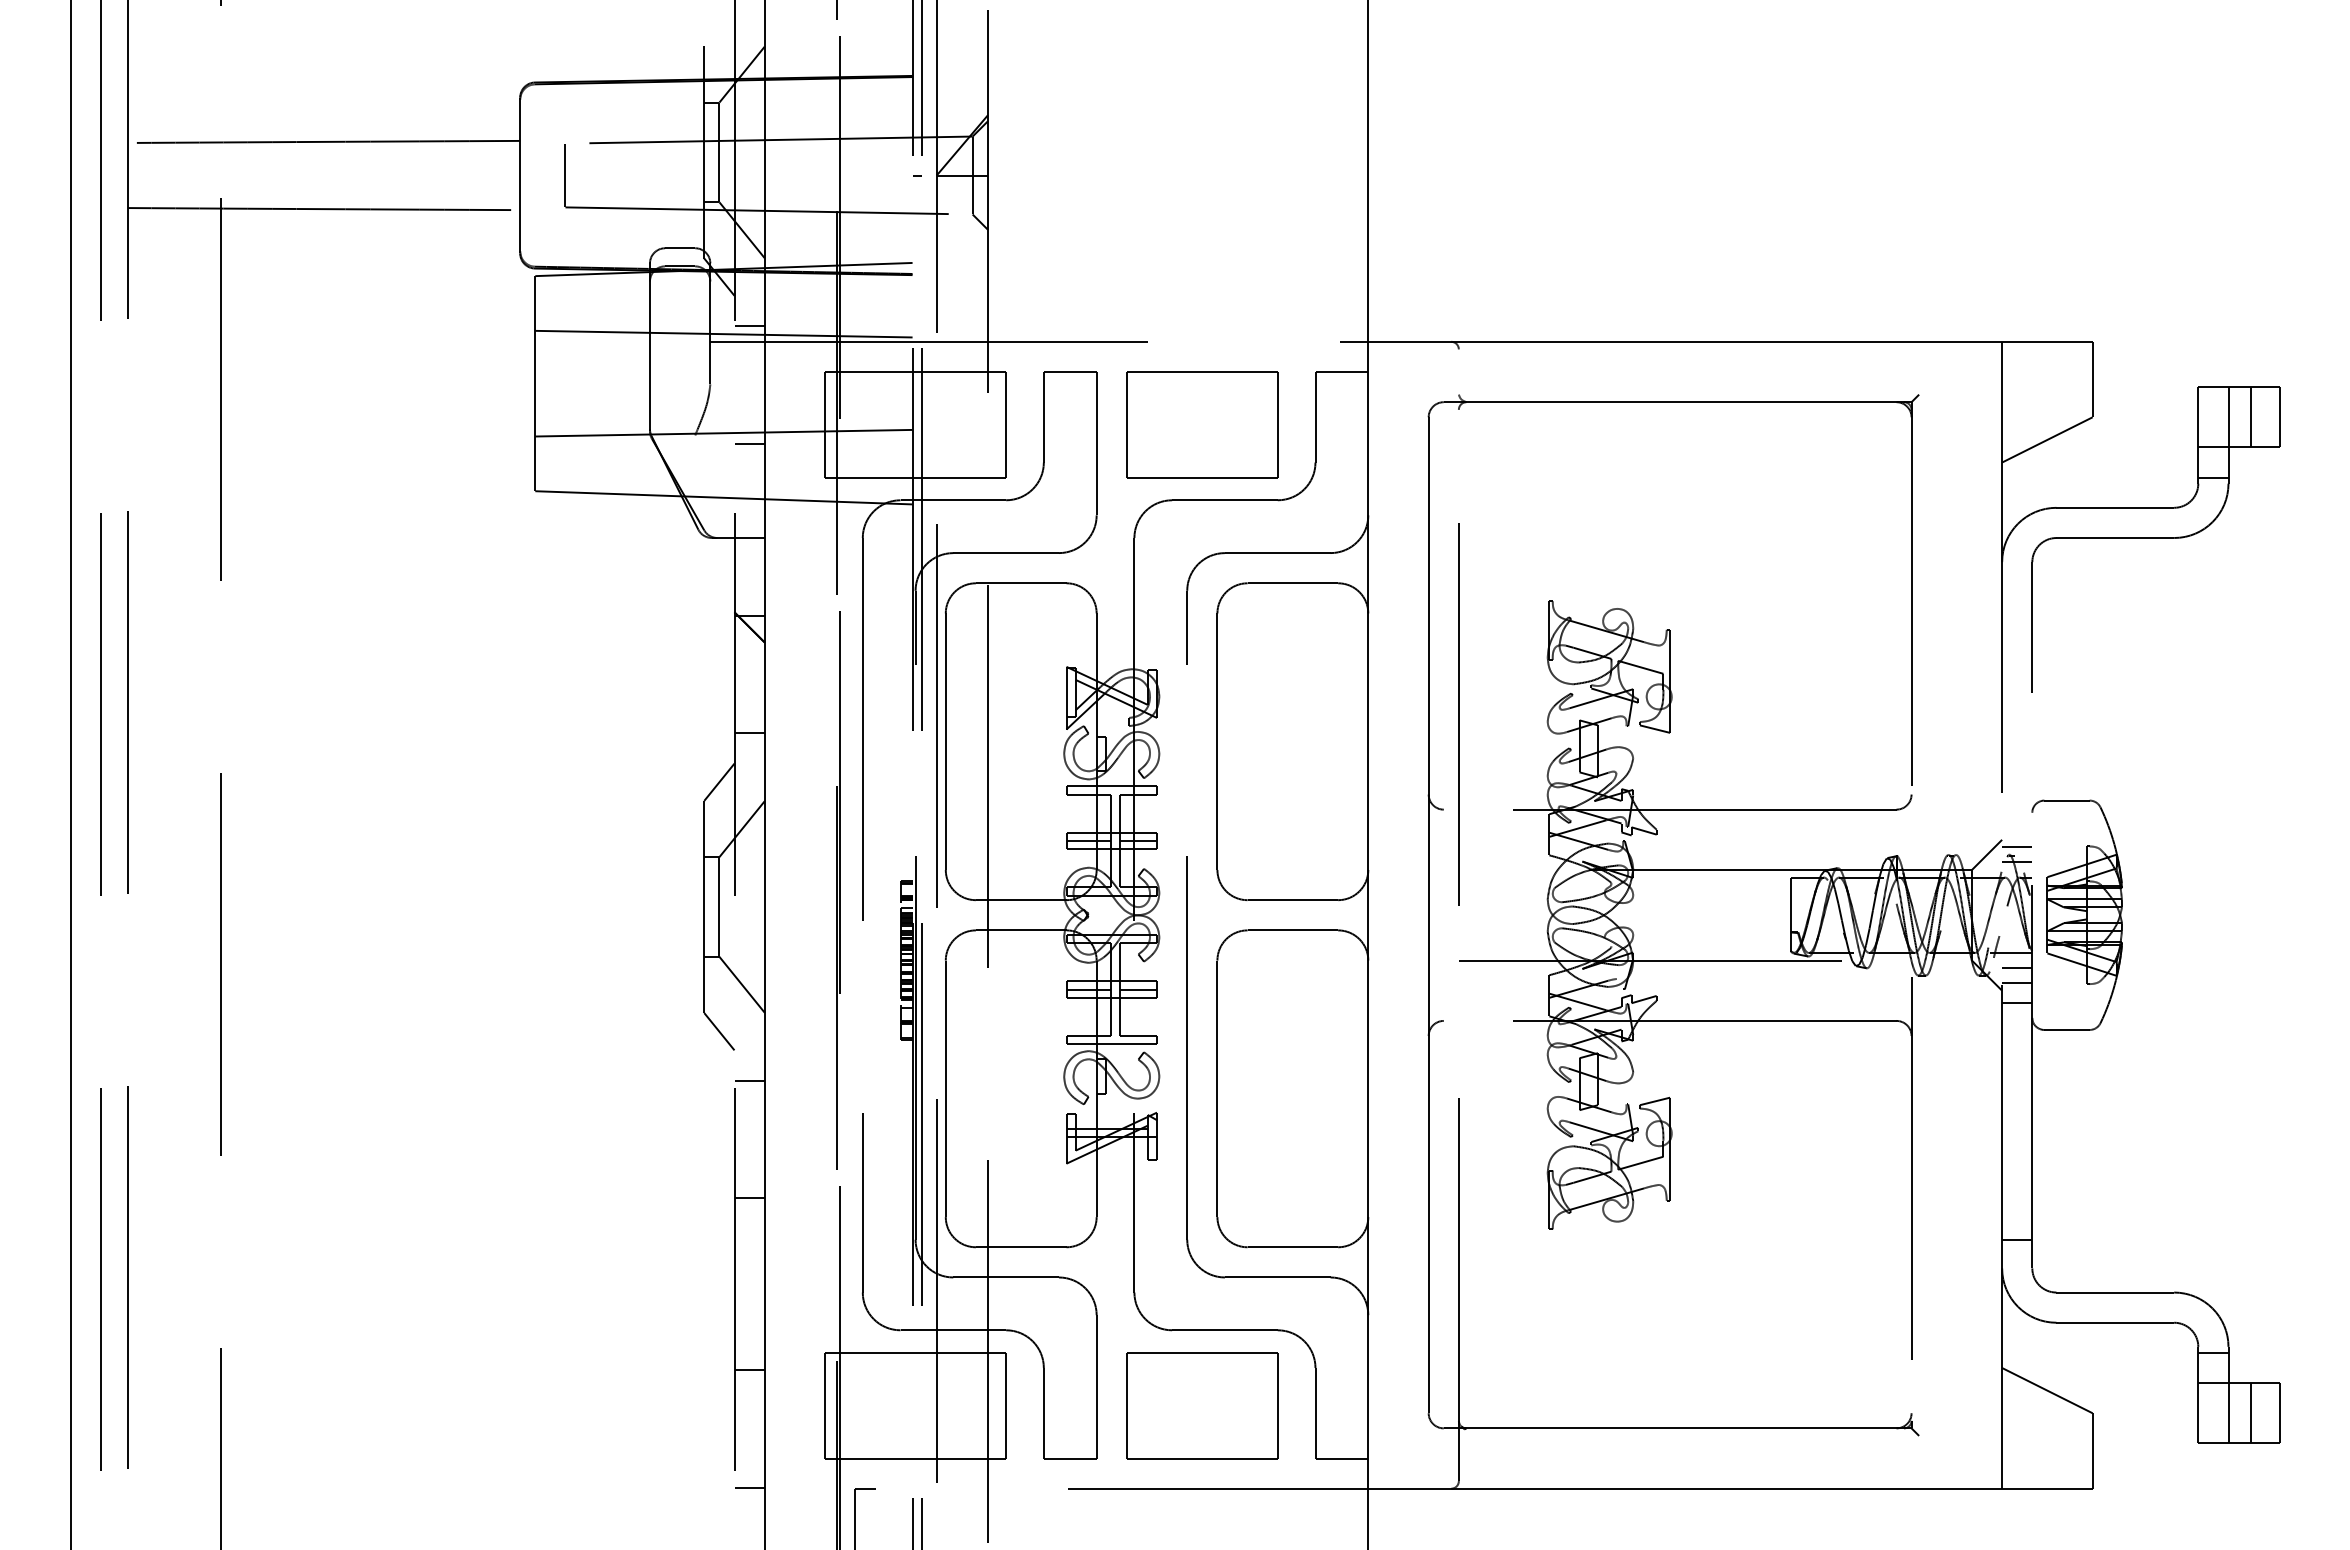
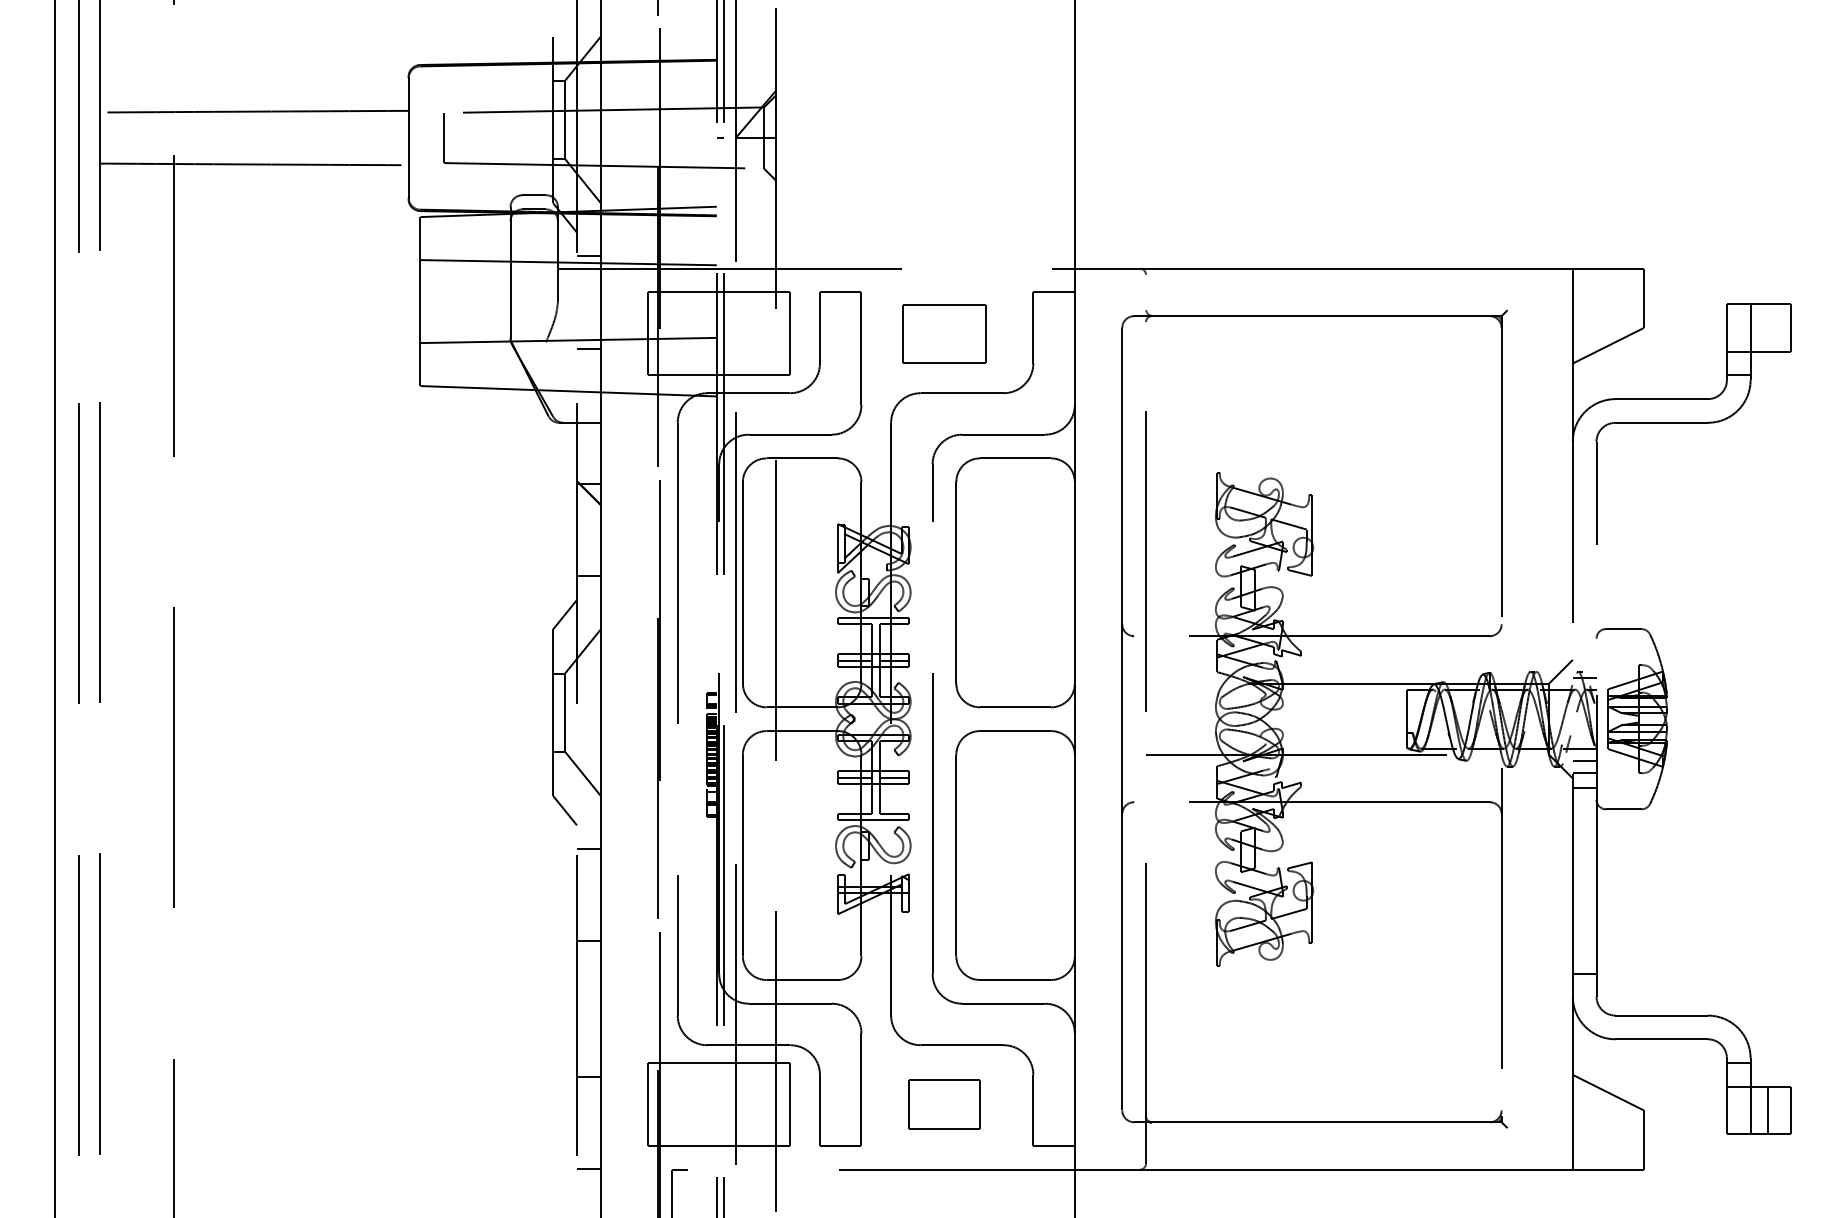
line: (2251, 417) -> (1768, 328), removed
part: (1202, 424) -> (944, 333), size x0.7
line: (2017, 847) -> (1584, 665), removed
part: (1202, 1405) -> (944, 1104), size x0.6

